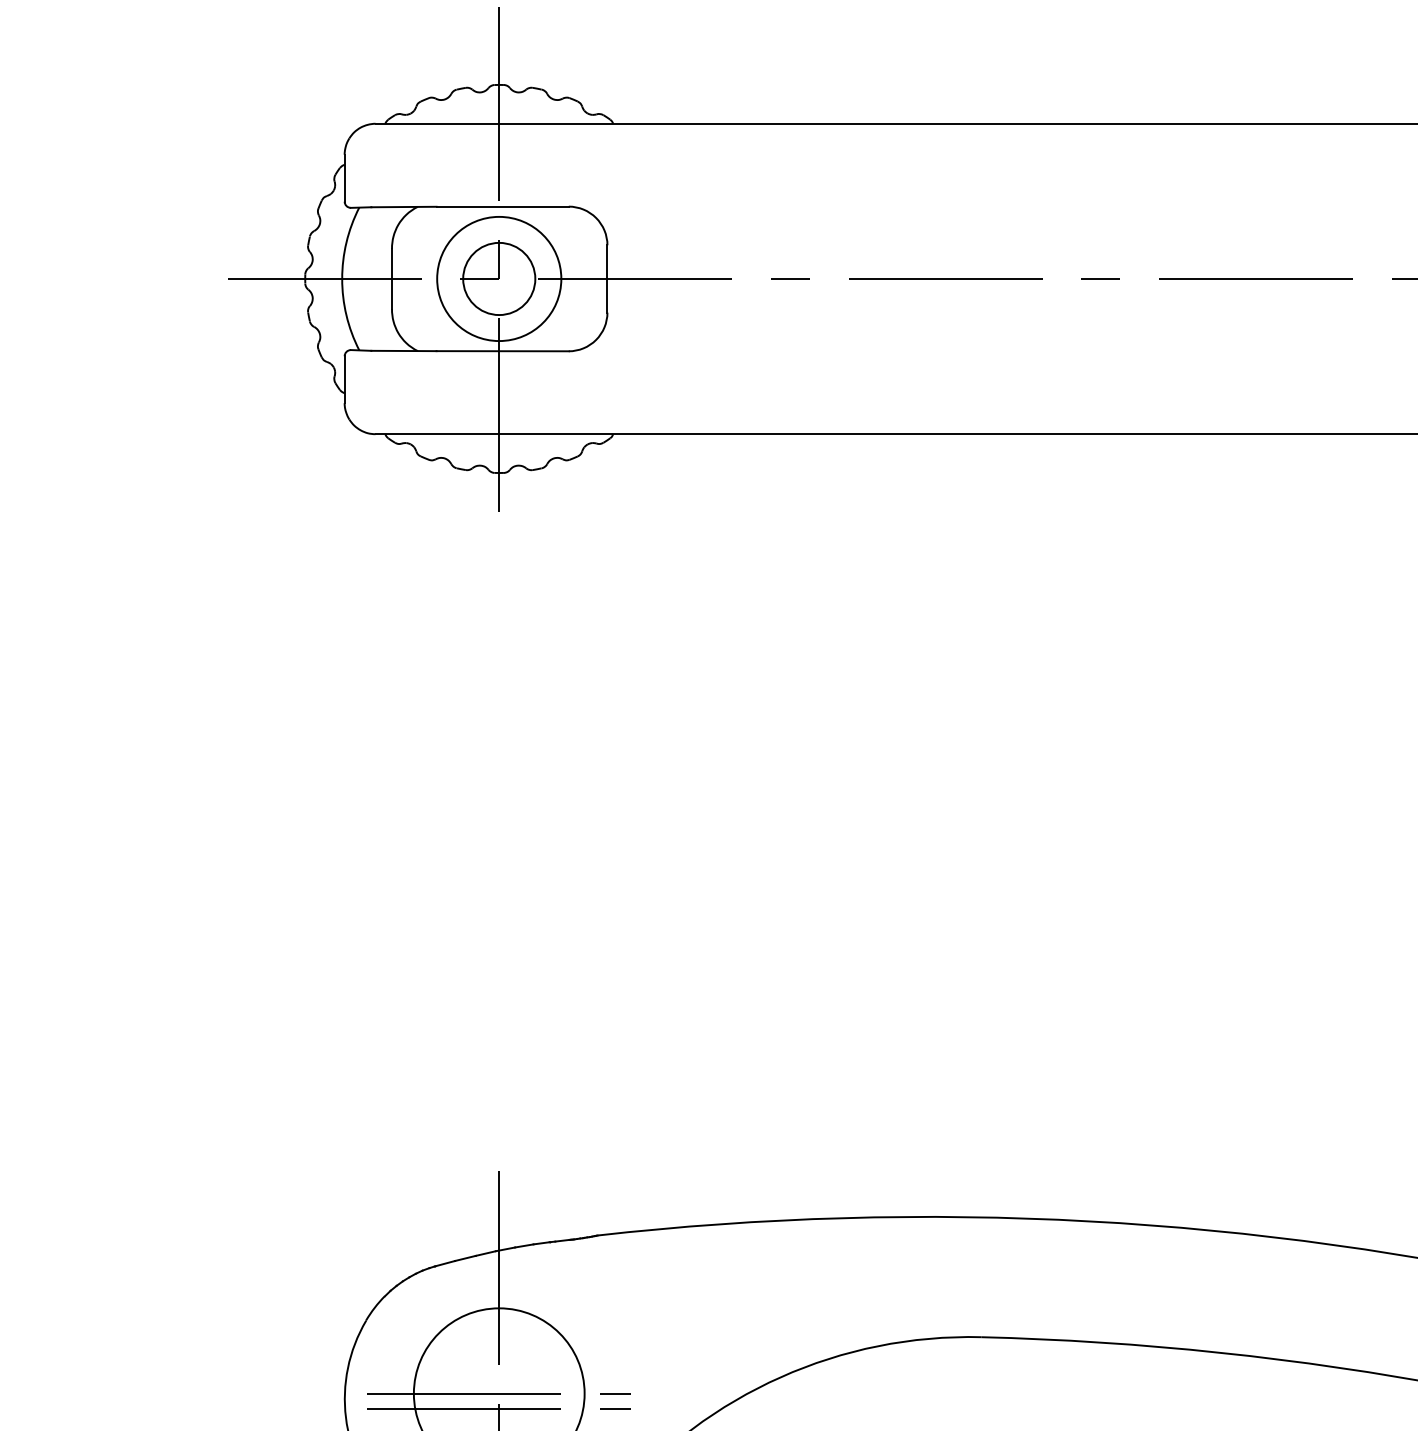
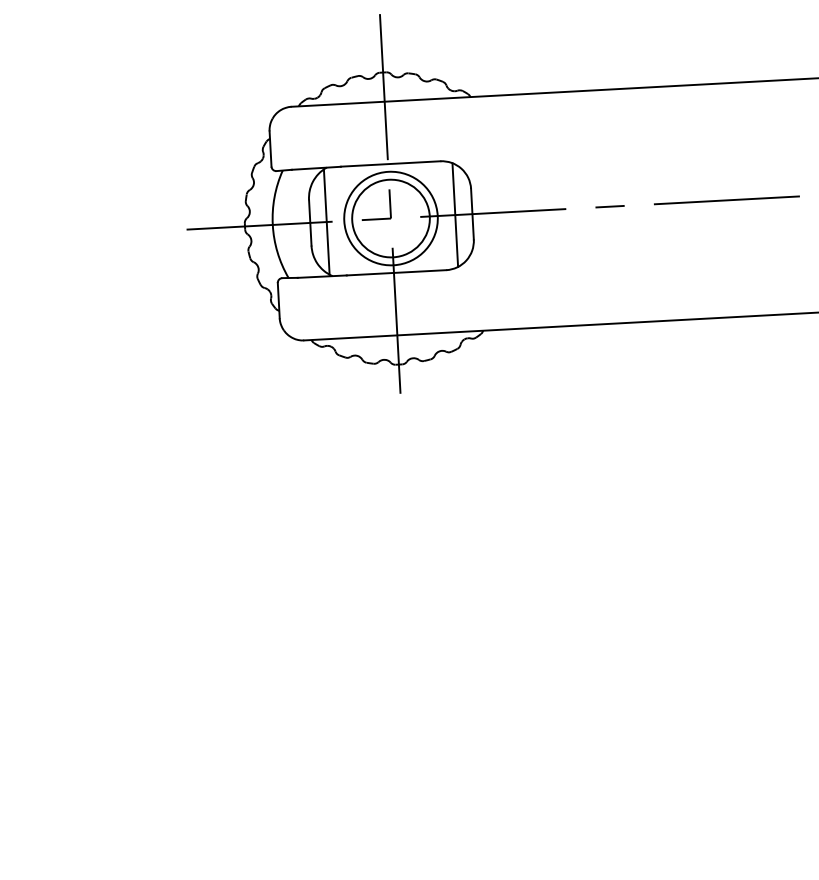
line: (413, 278) -> (326, 221), added
circle: (498, 278) -> (390, 218), size x1.43
line: (584, 278) -> (455, 214), added

